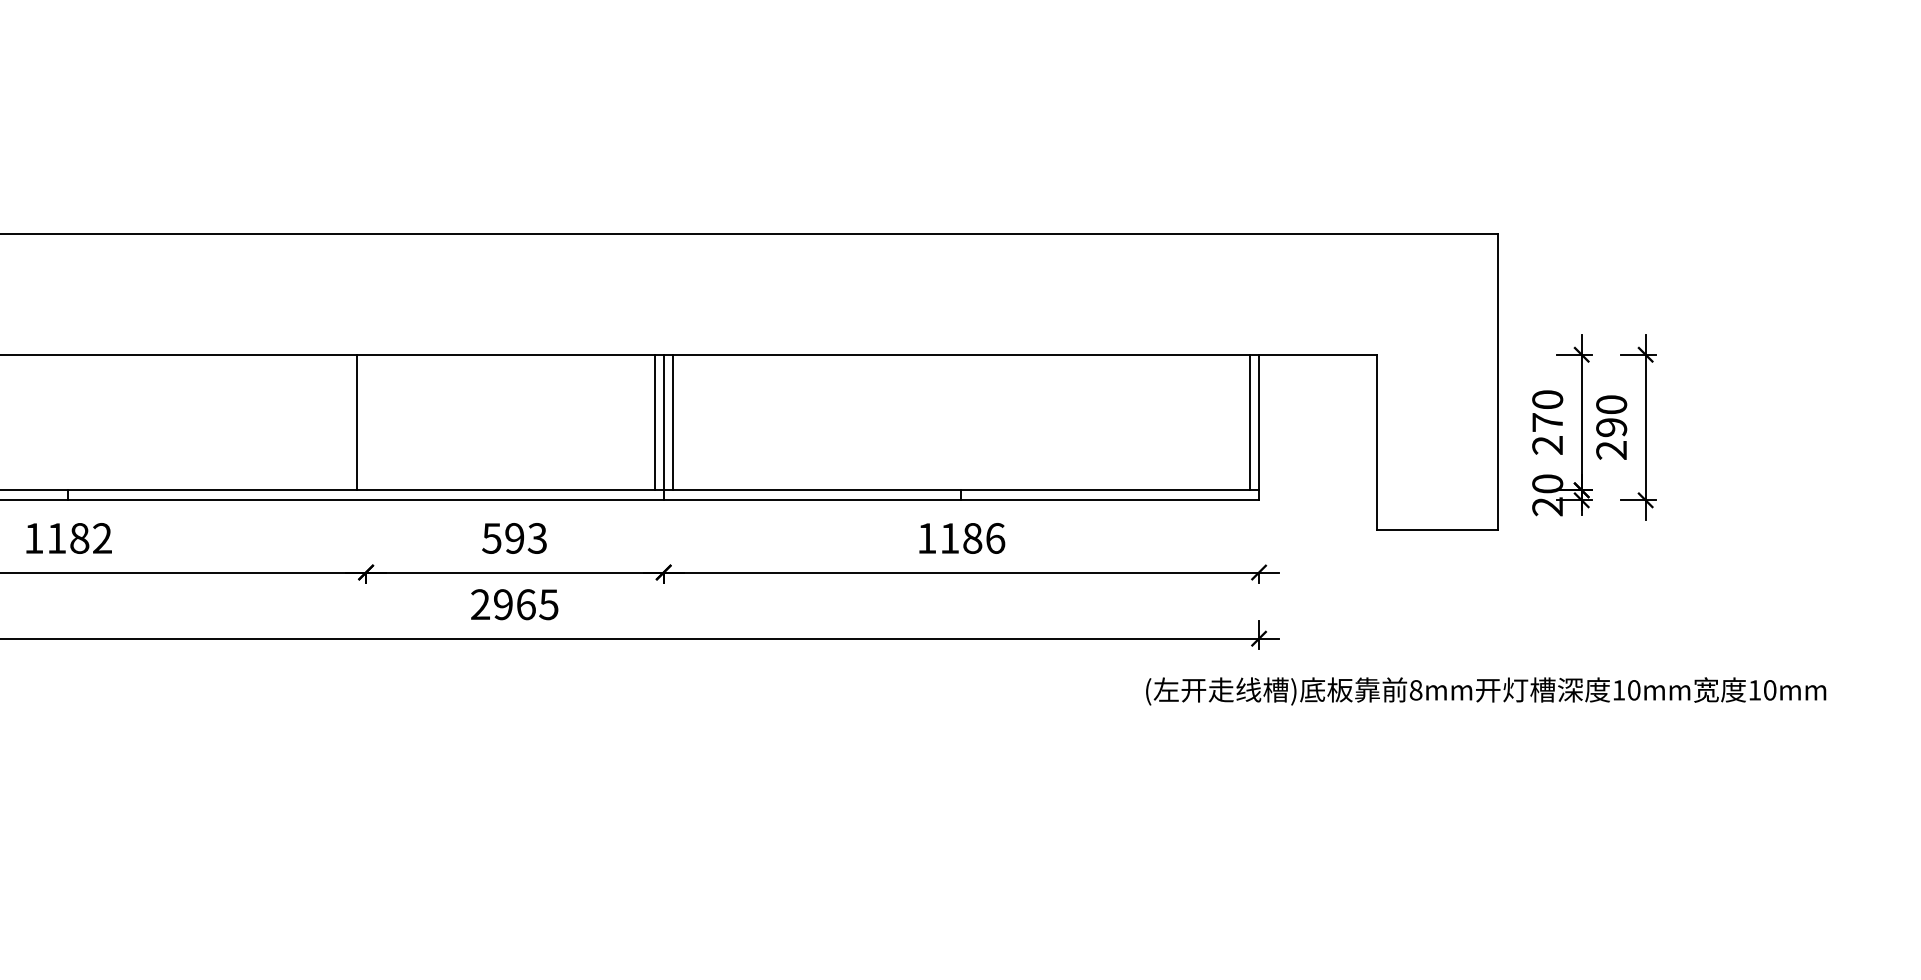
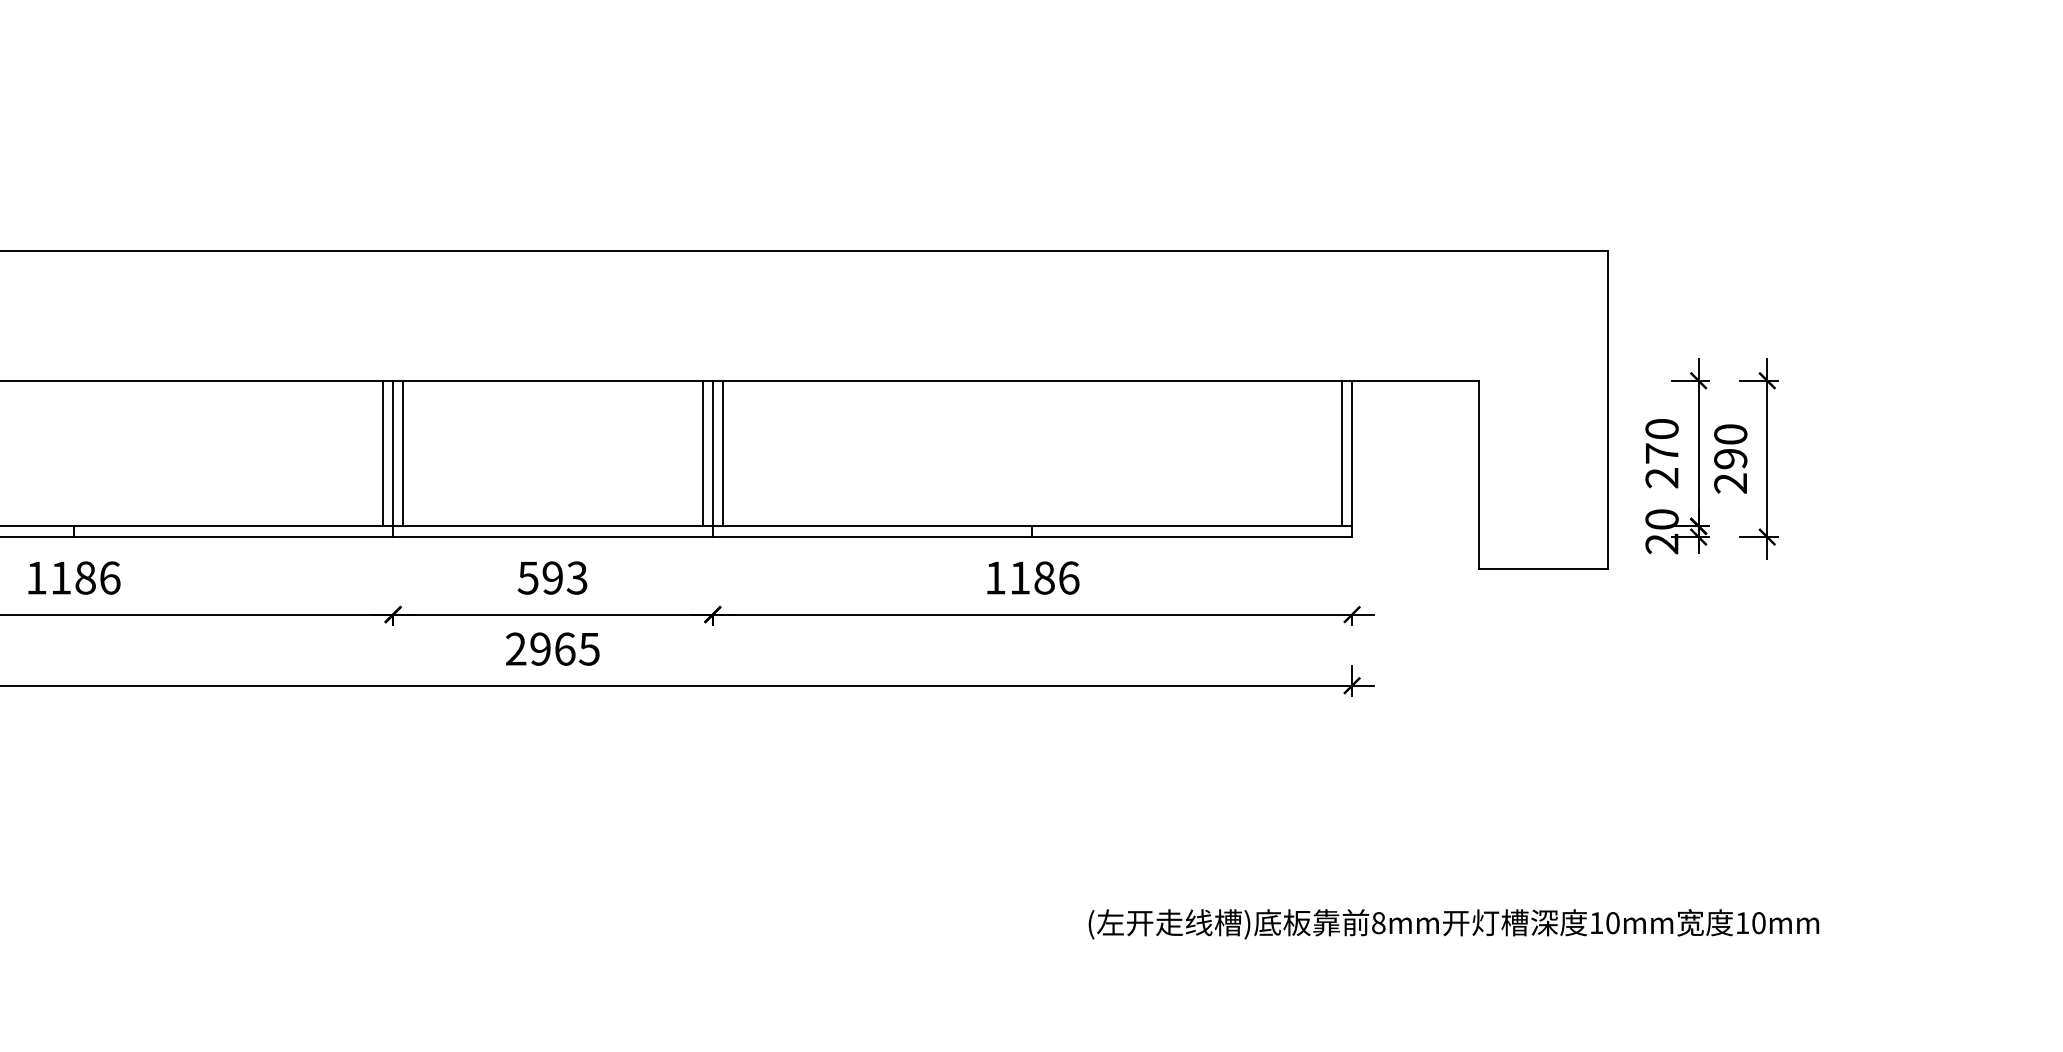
line: (374, 422) -> (402, 453), added
line: (366, 427) -> (393, 458), added
text: (102, 537) -> (110, 577), 1182 -> 1186
text: (1485, 691) -> (1453, 924), moved

